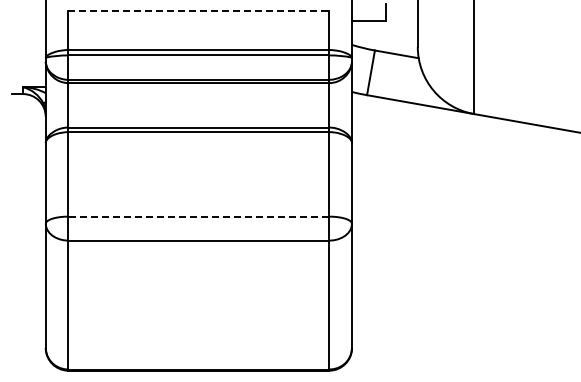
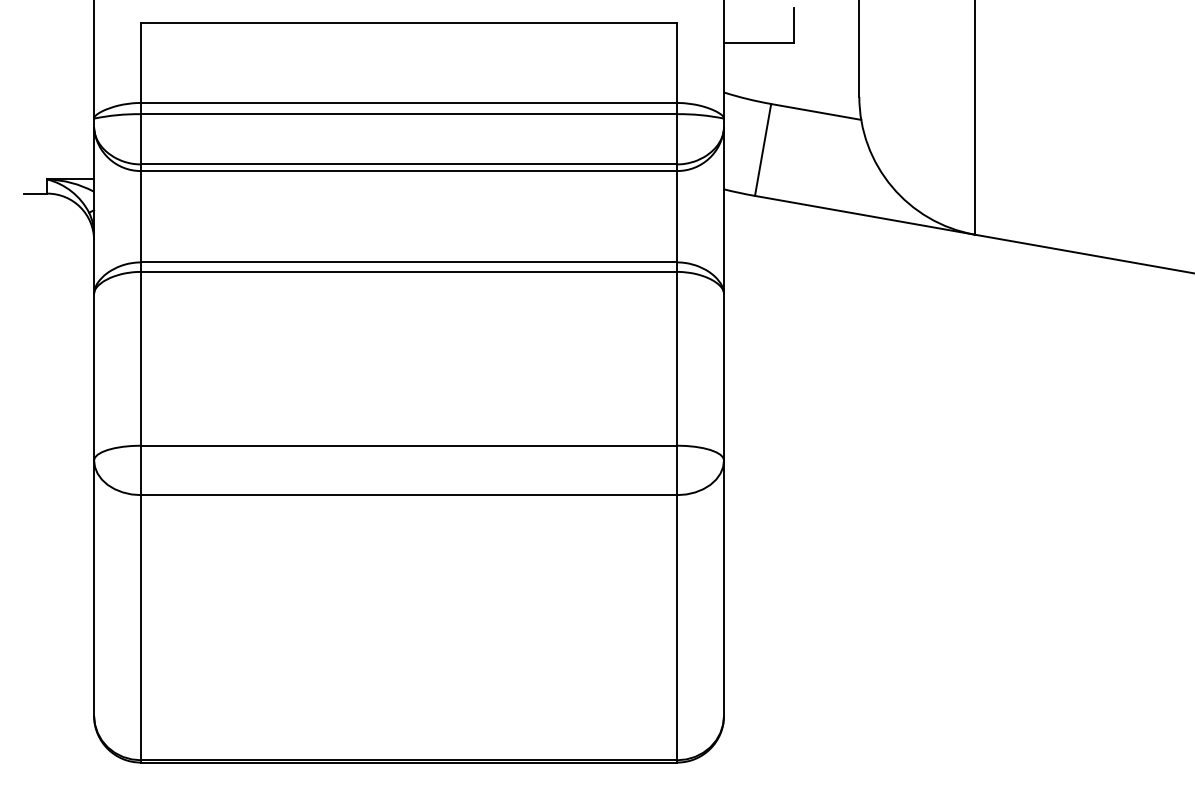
line: (199, 11) -> (410, 23), dashed -> solid
line: (198, 216) -> (408, 445), dashed -> solid

